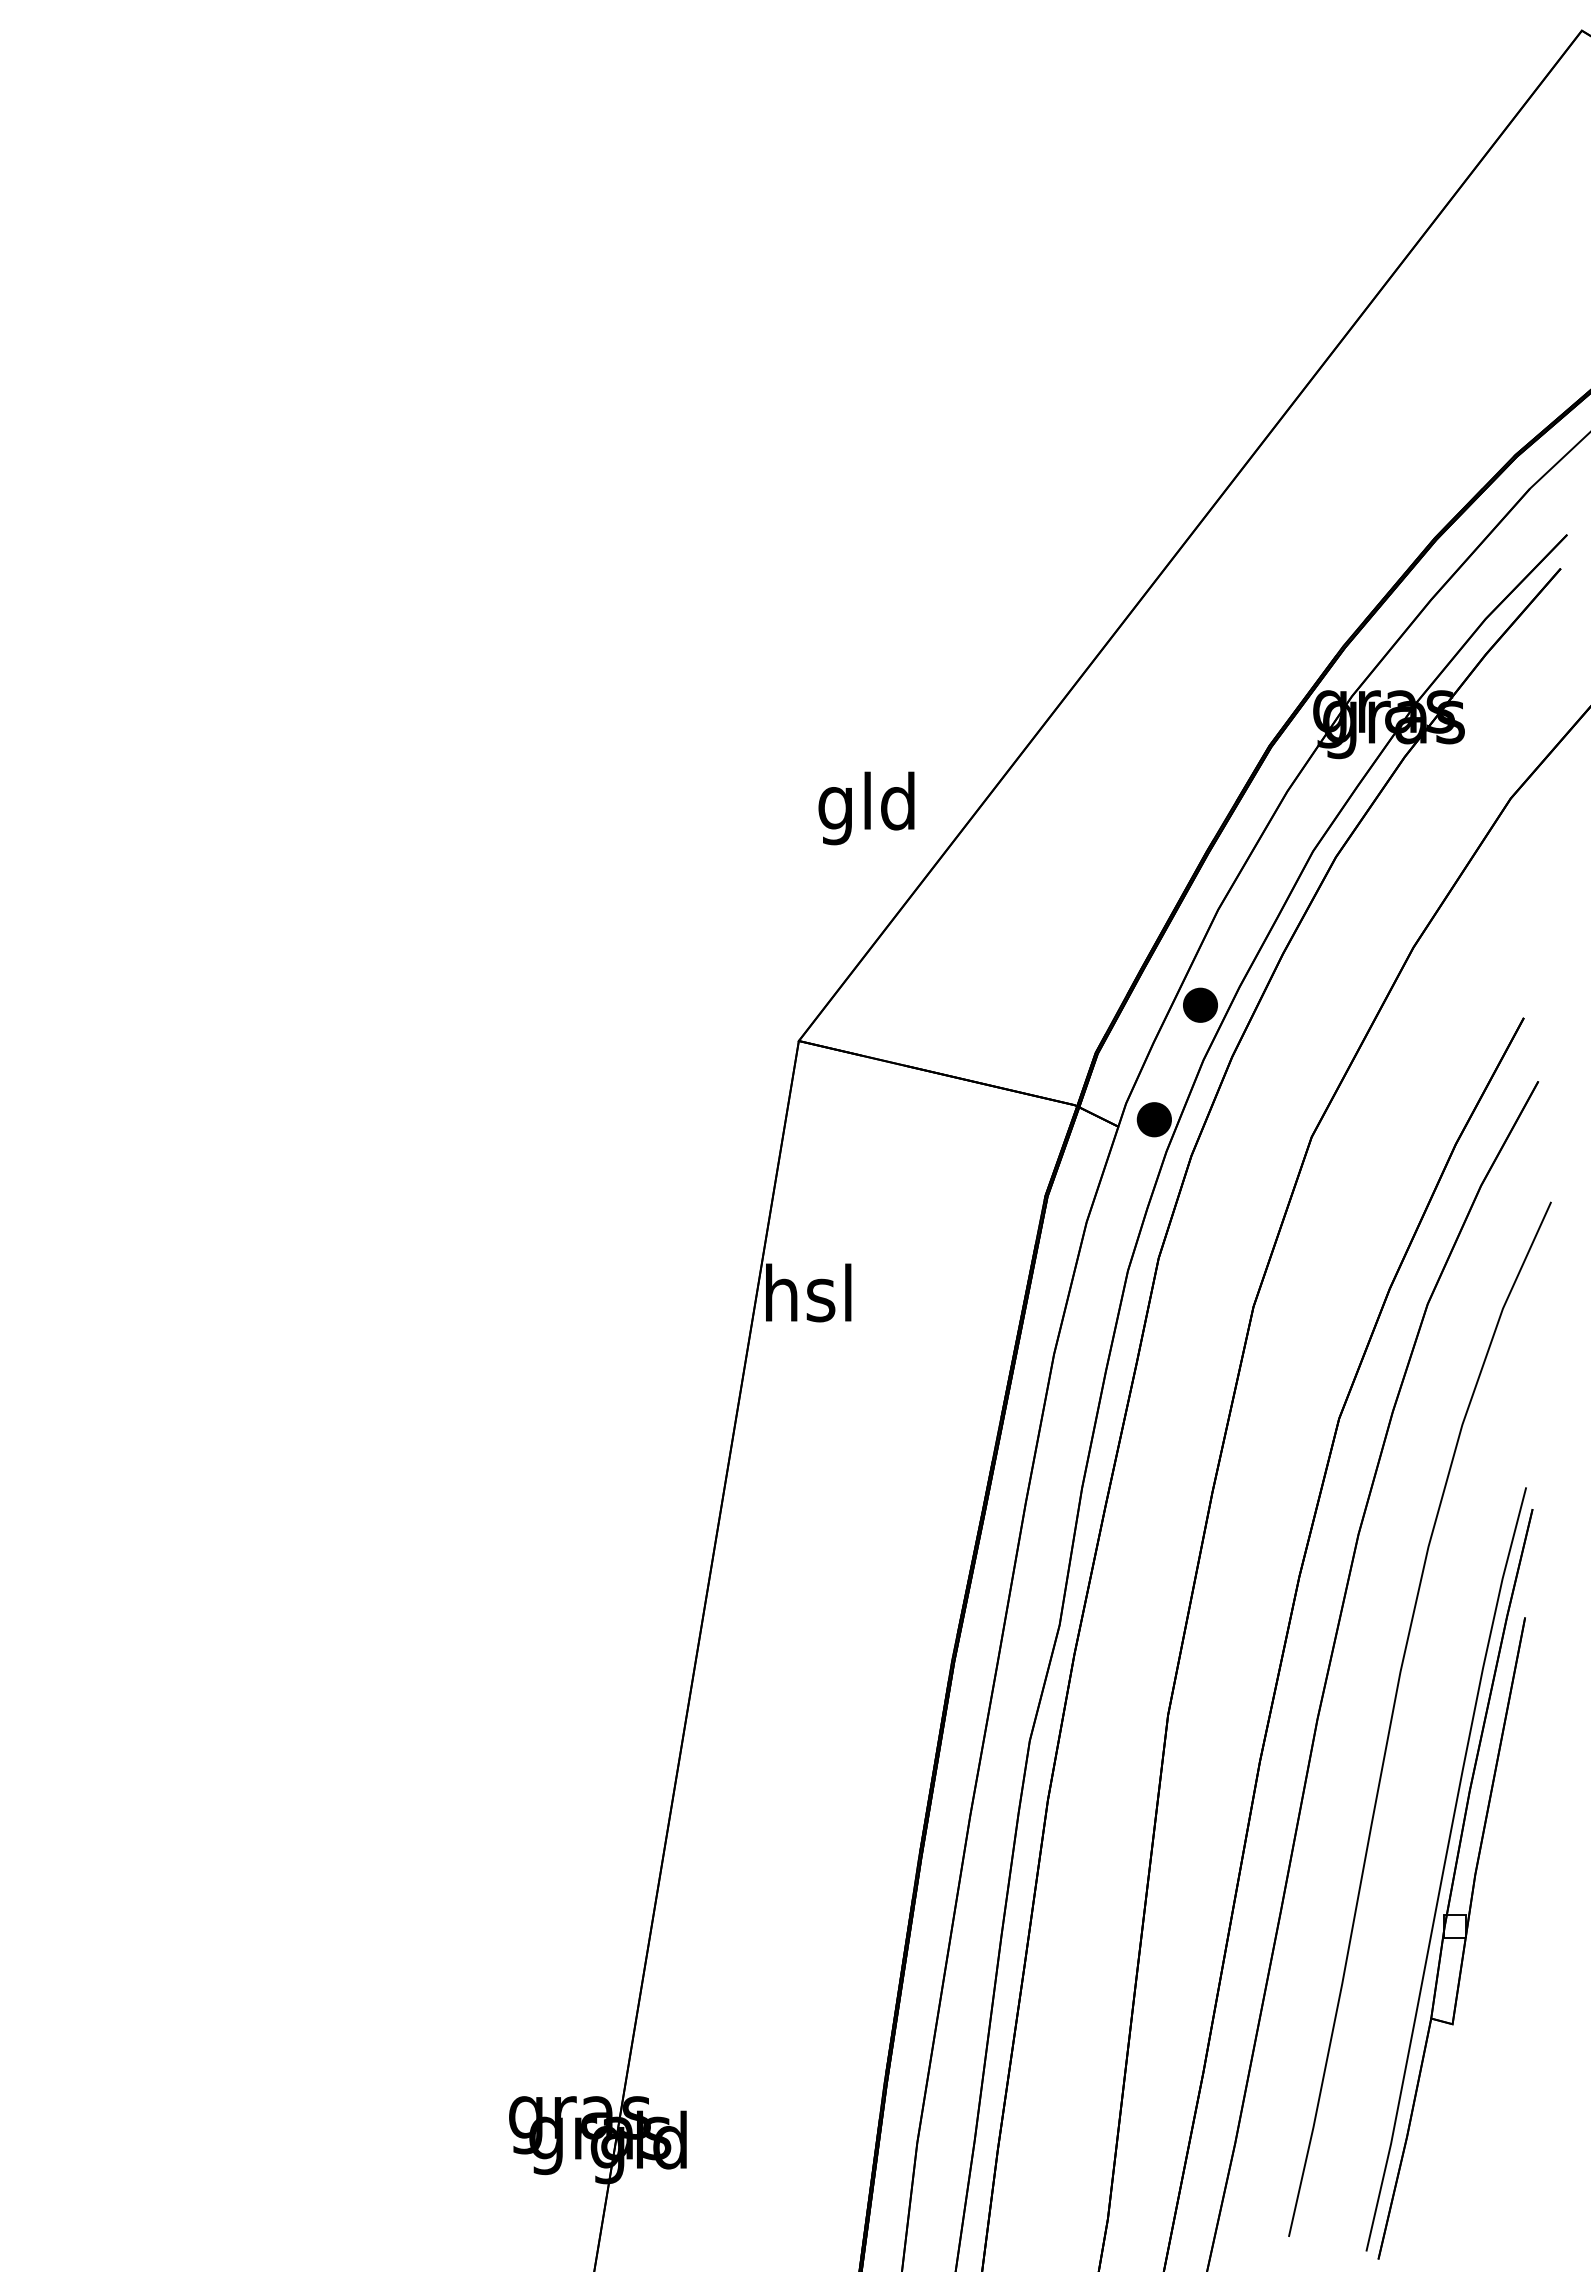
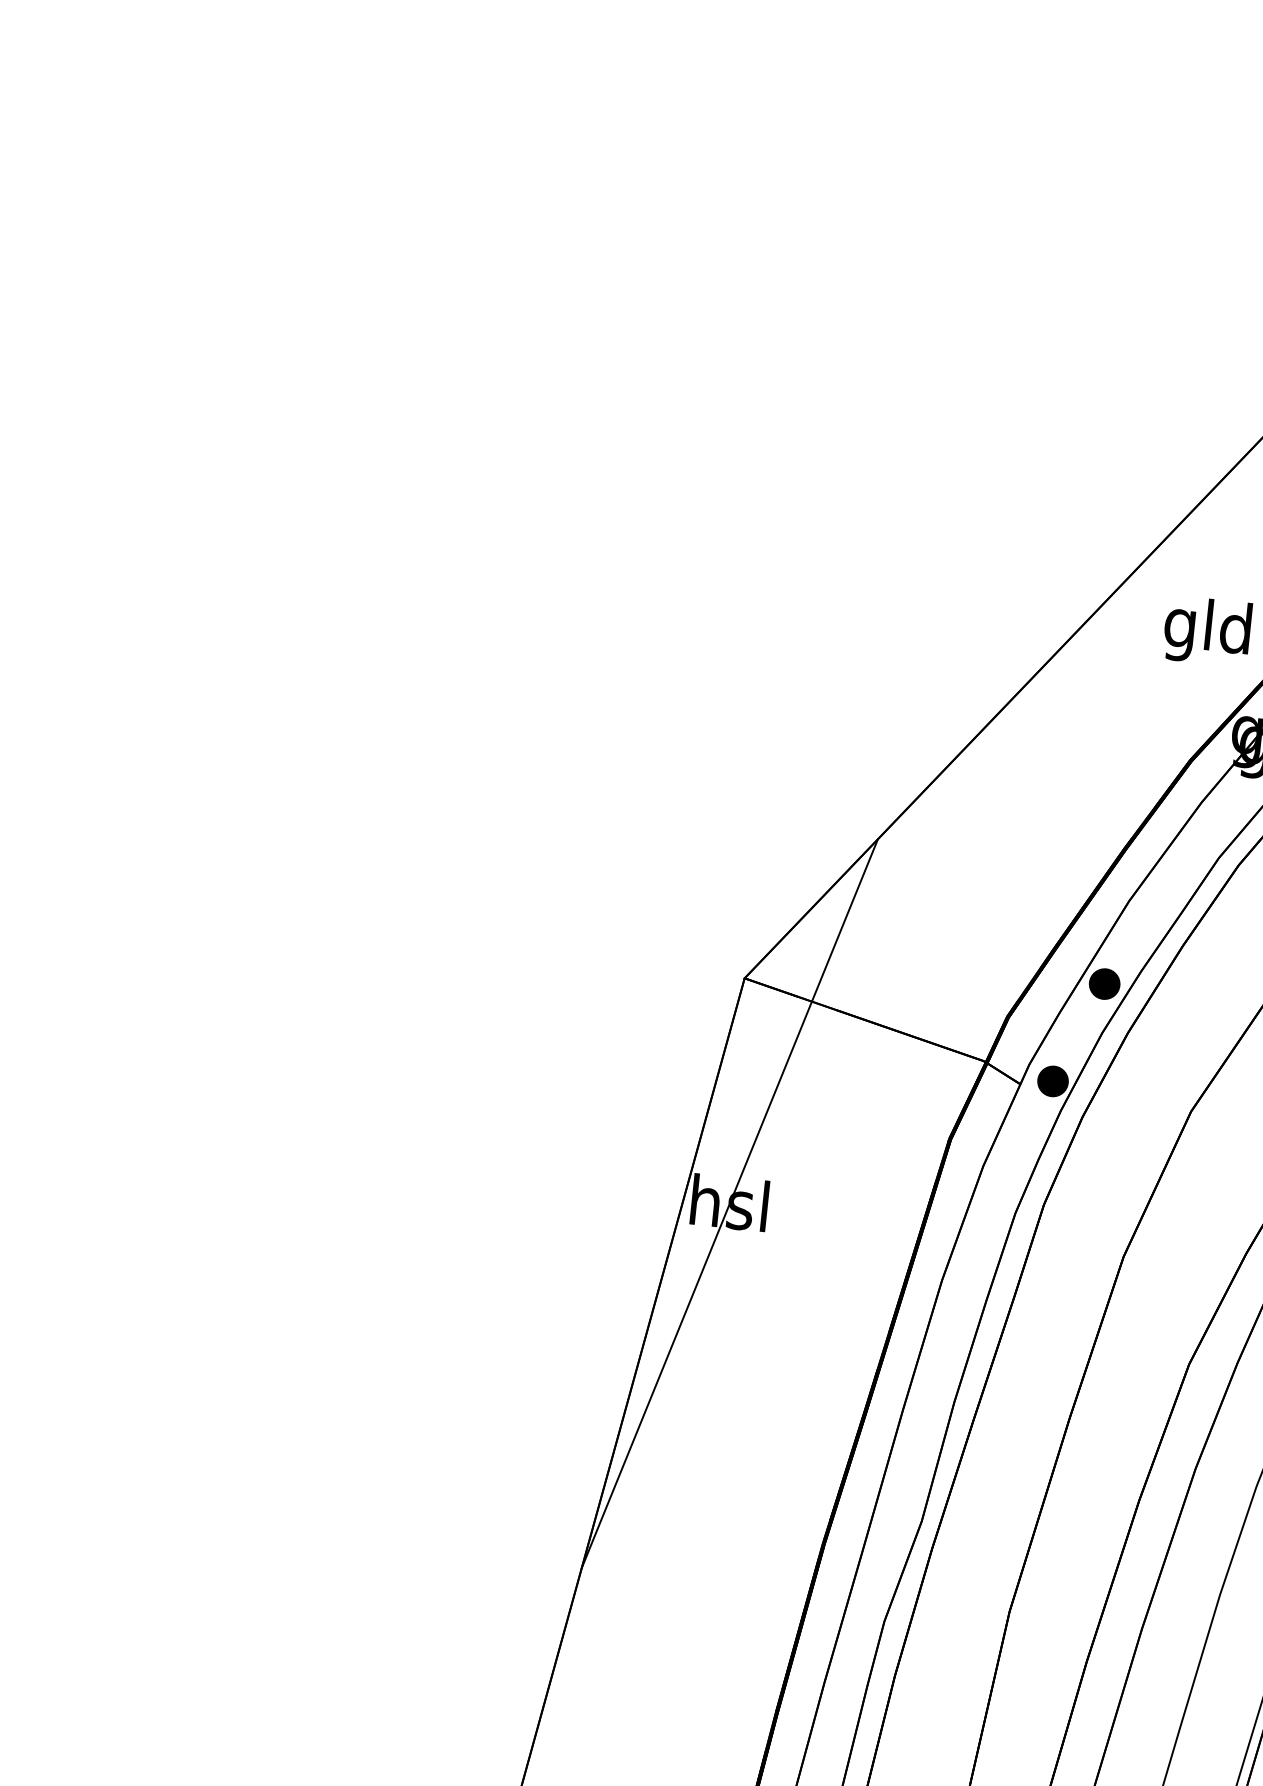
text: (866, 808) -> (1207, 631), moved
line: (808, 1293) -> (729, 1203), added

